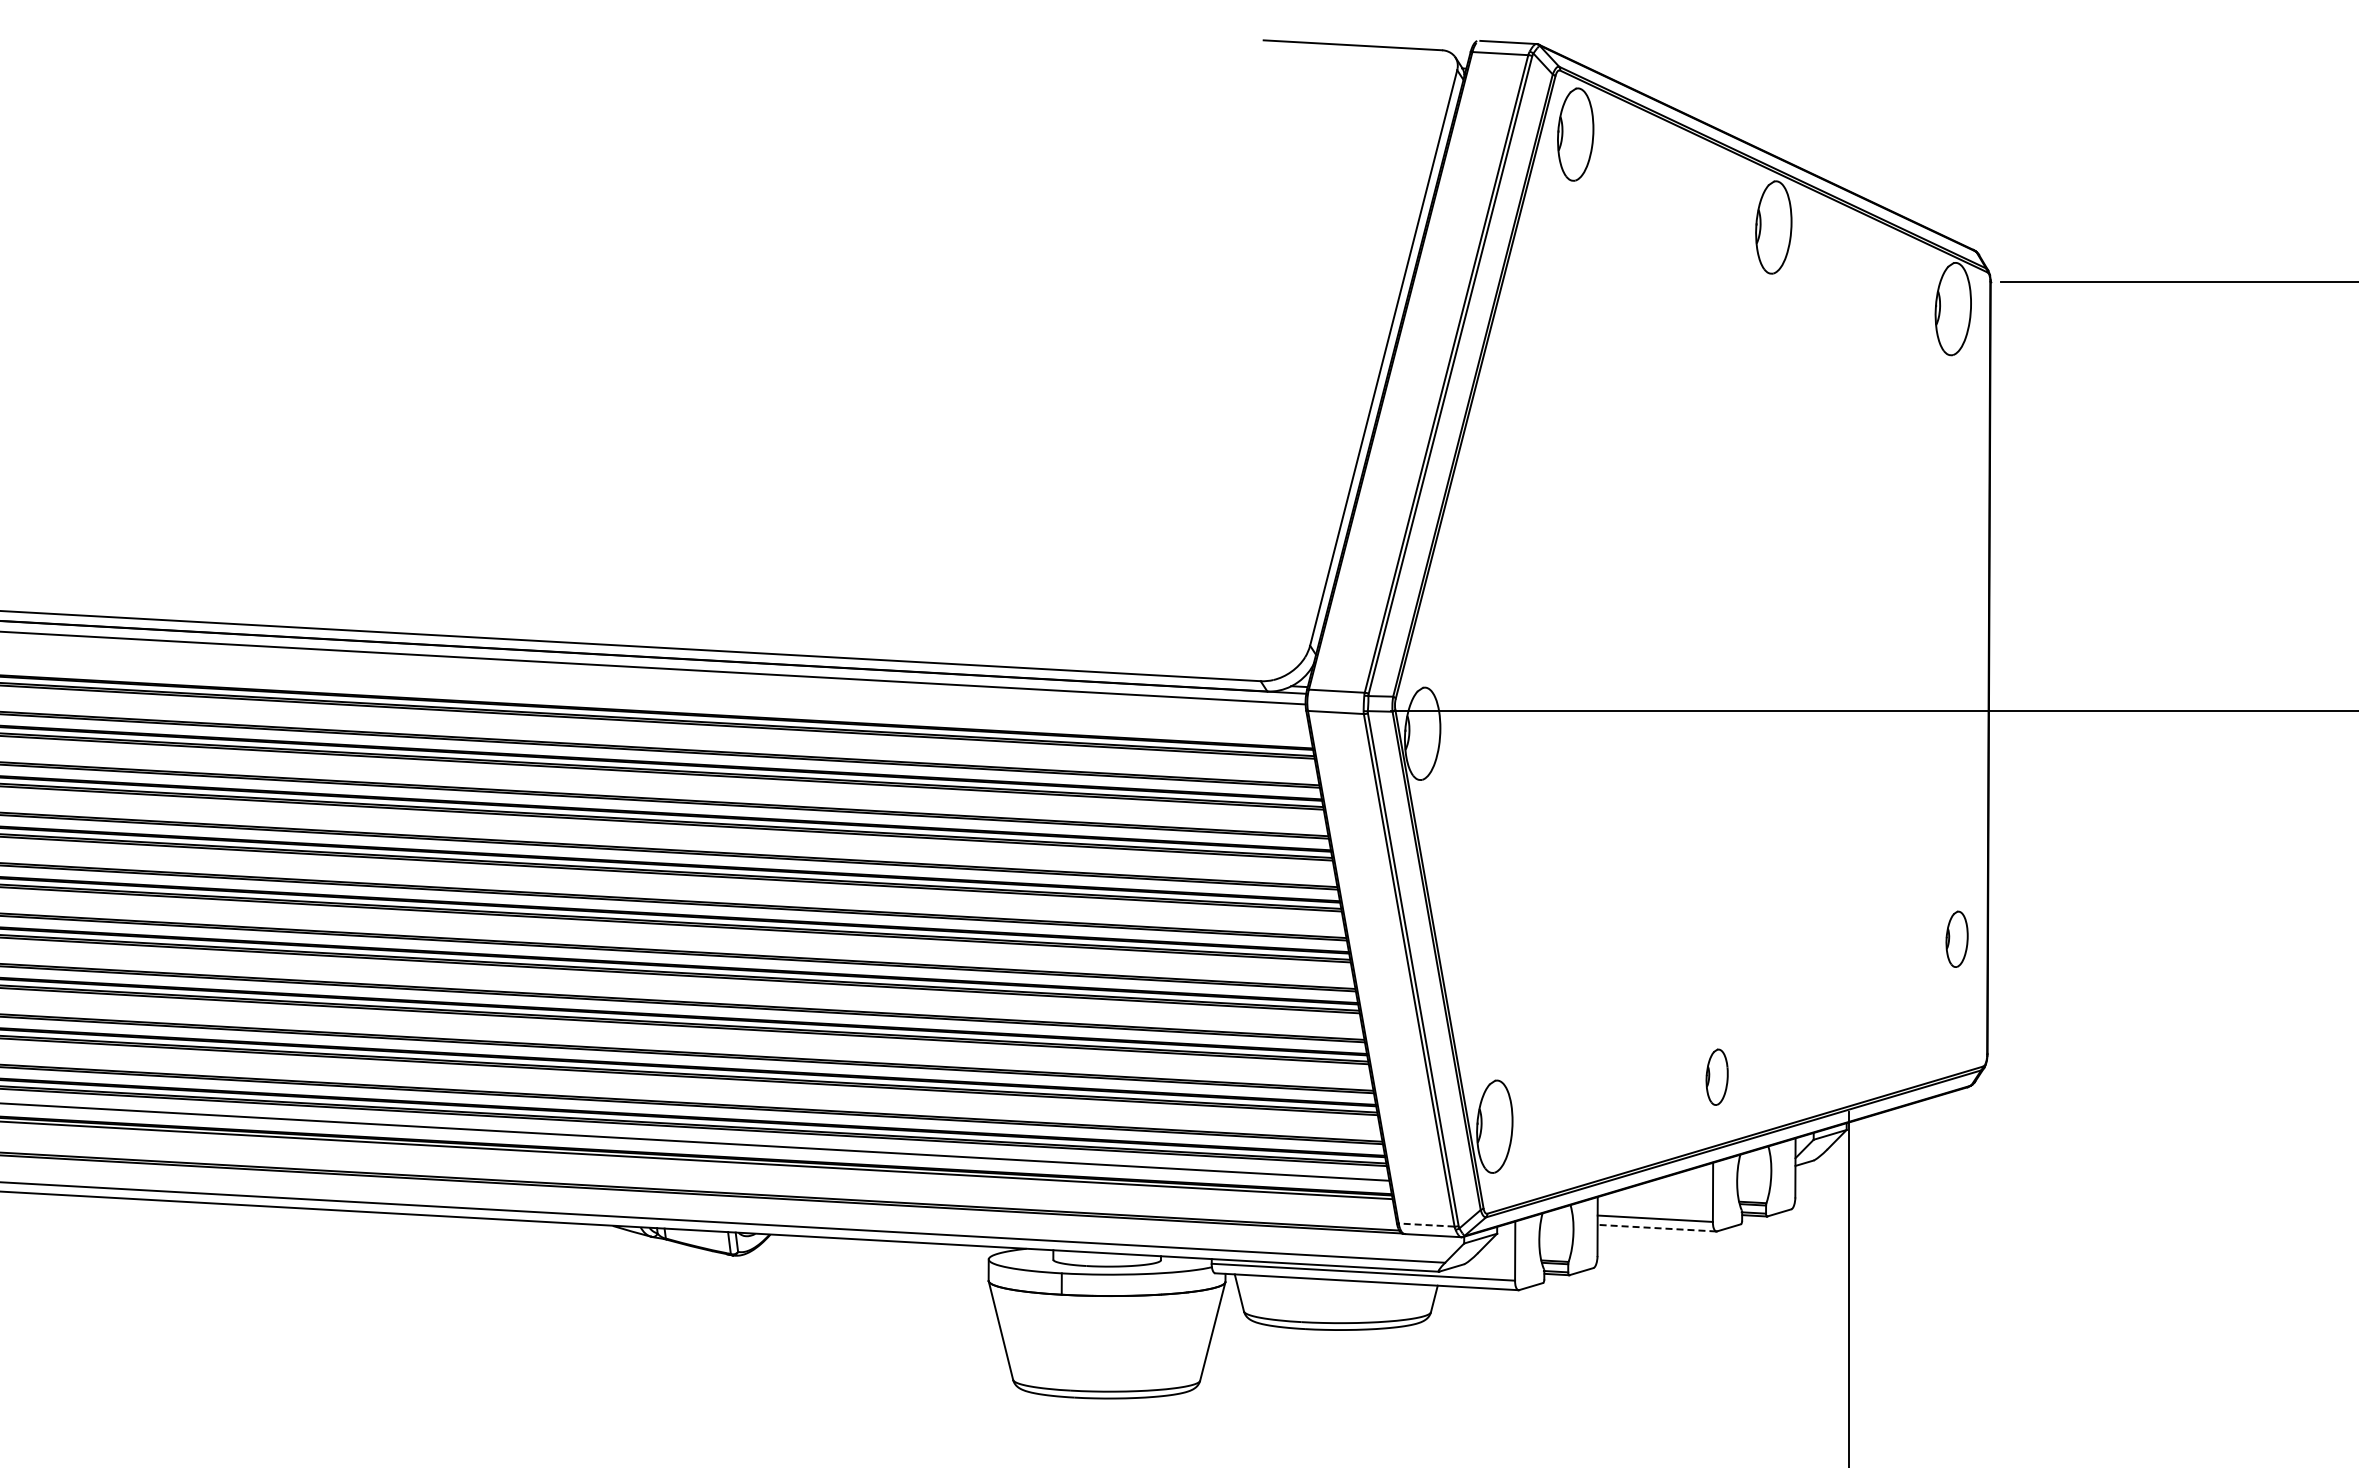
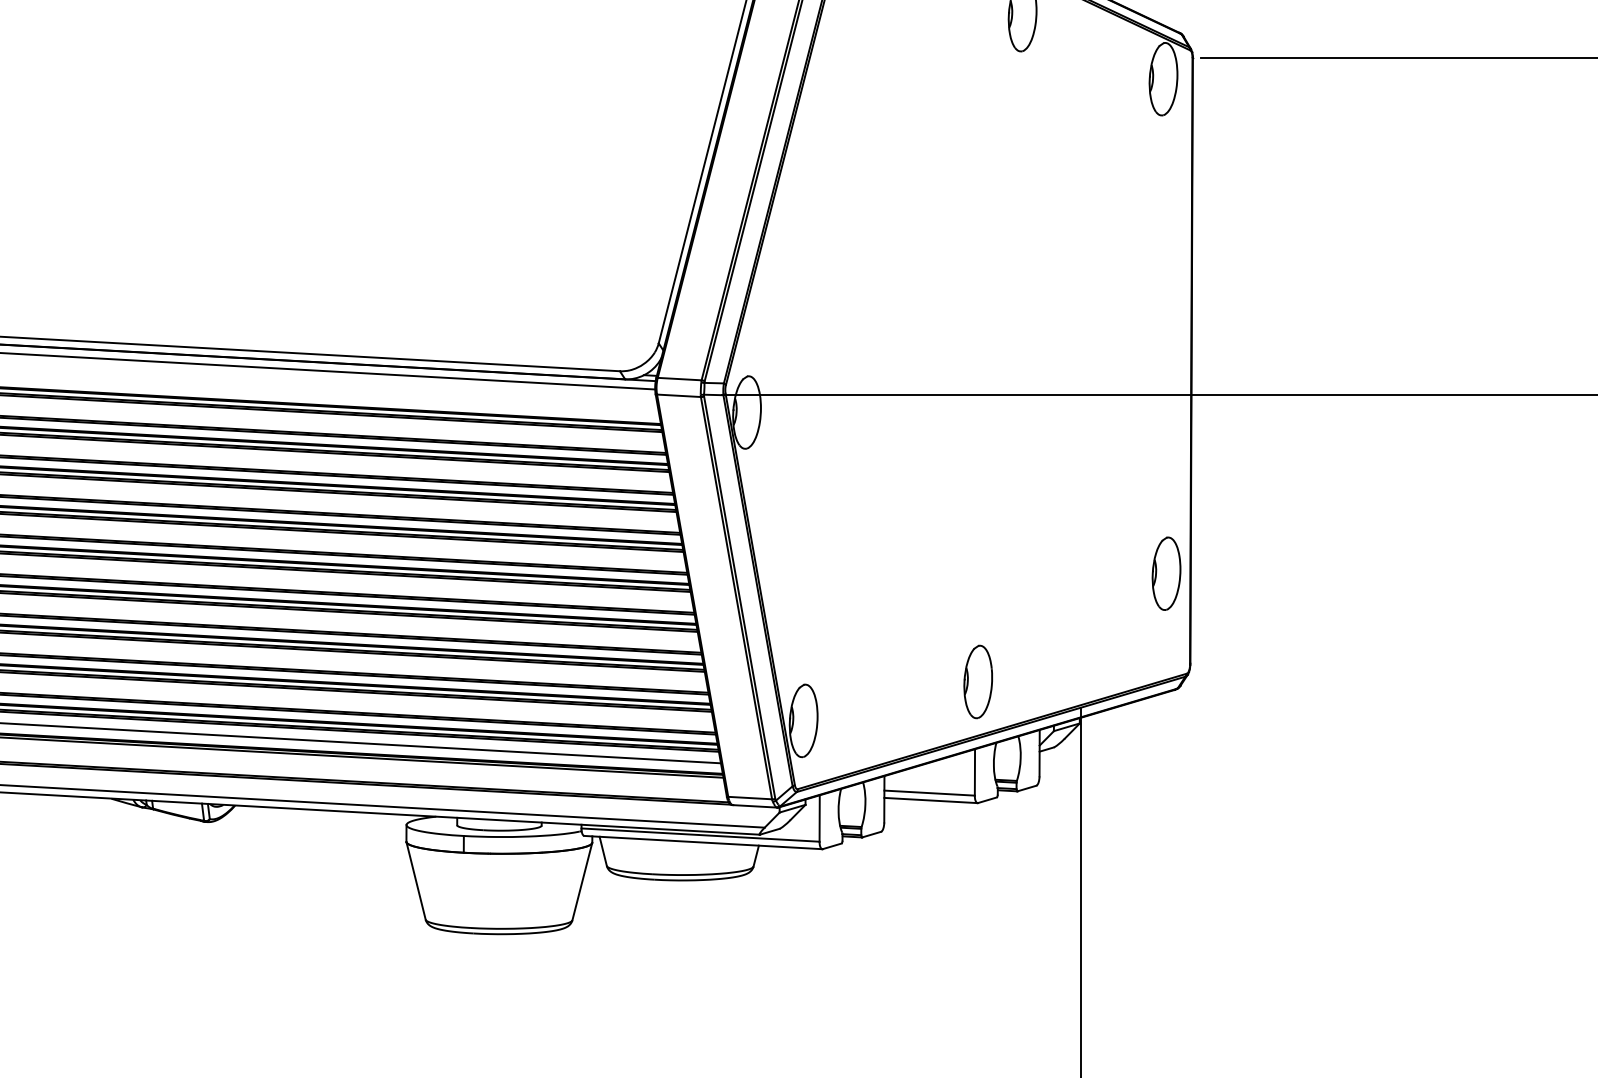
part: (1956, 939) -> (1166, 573), size x1.67
part: (1716, 1077) -> (977, 682), size x1.67
line: (1426, 1225) -> (750, 798), dashed -> solid
line: (1656, 1228) -> (930, 800), dashed -> solid

